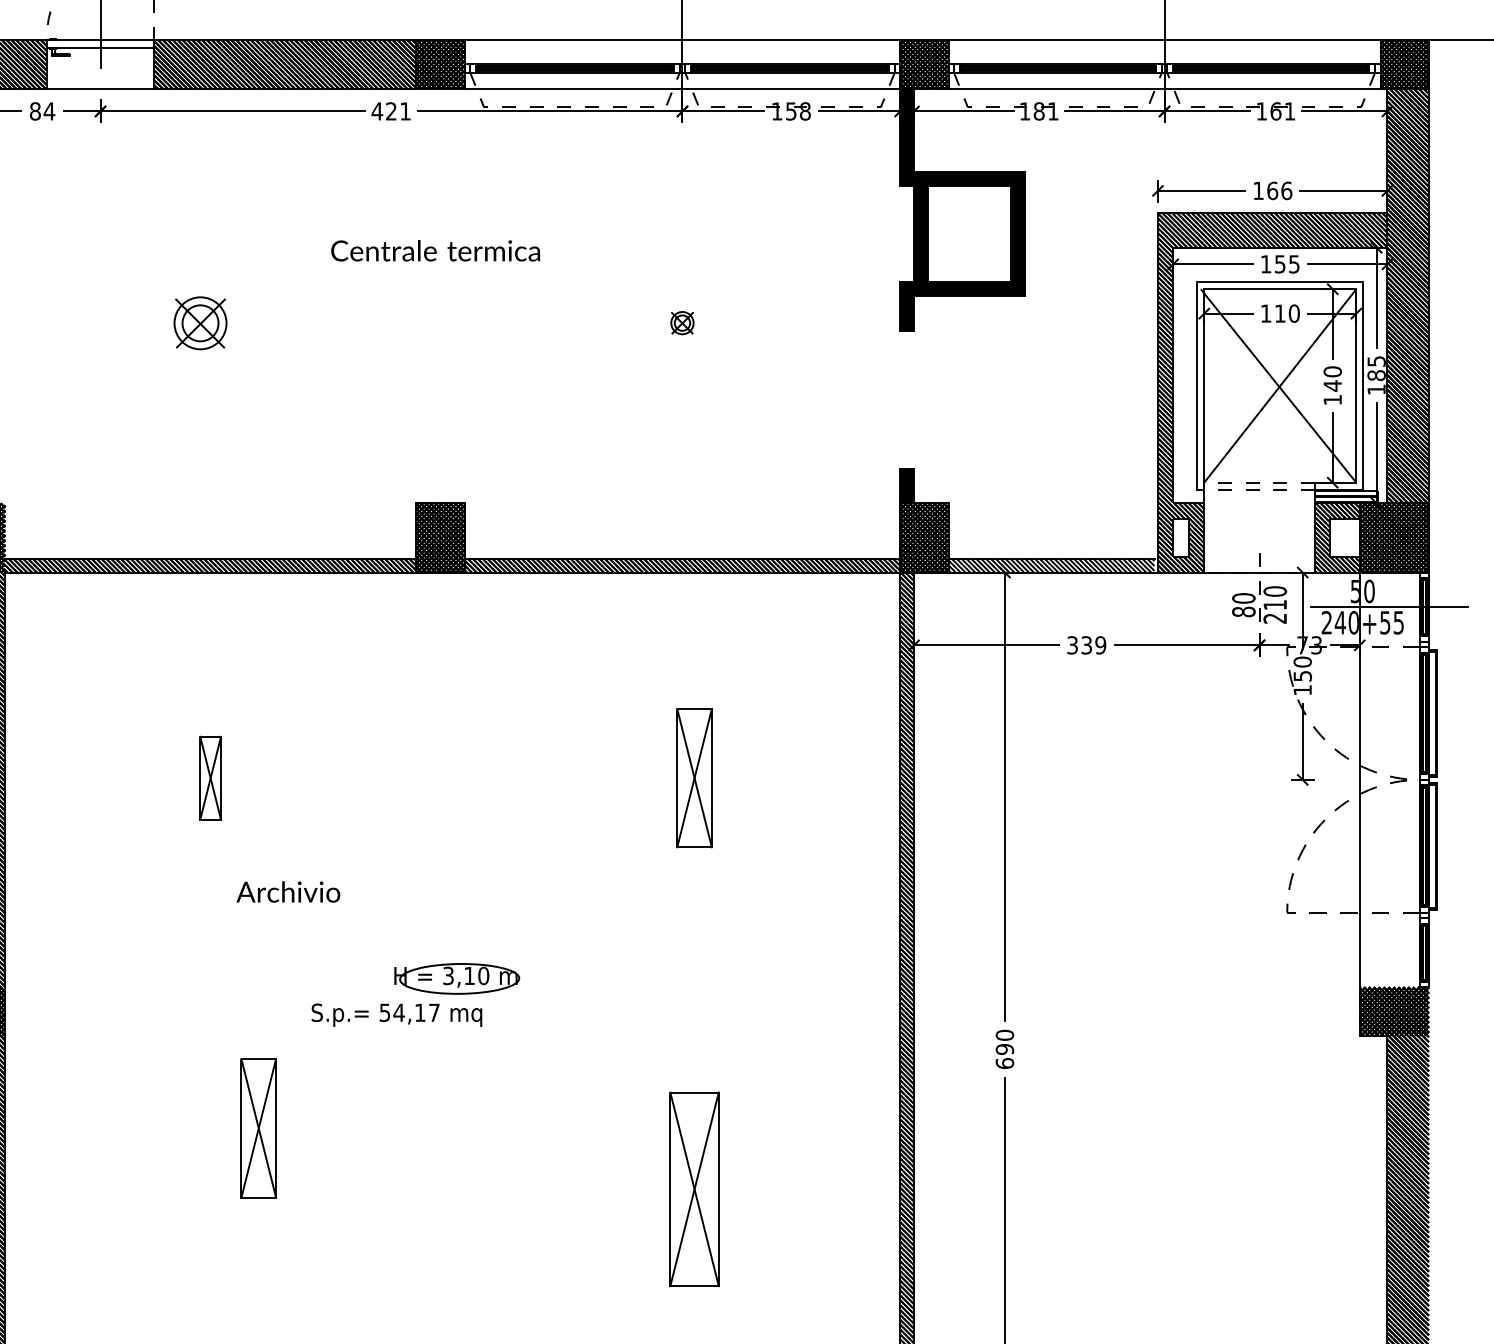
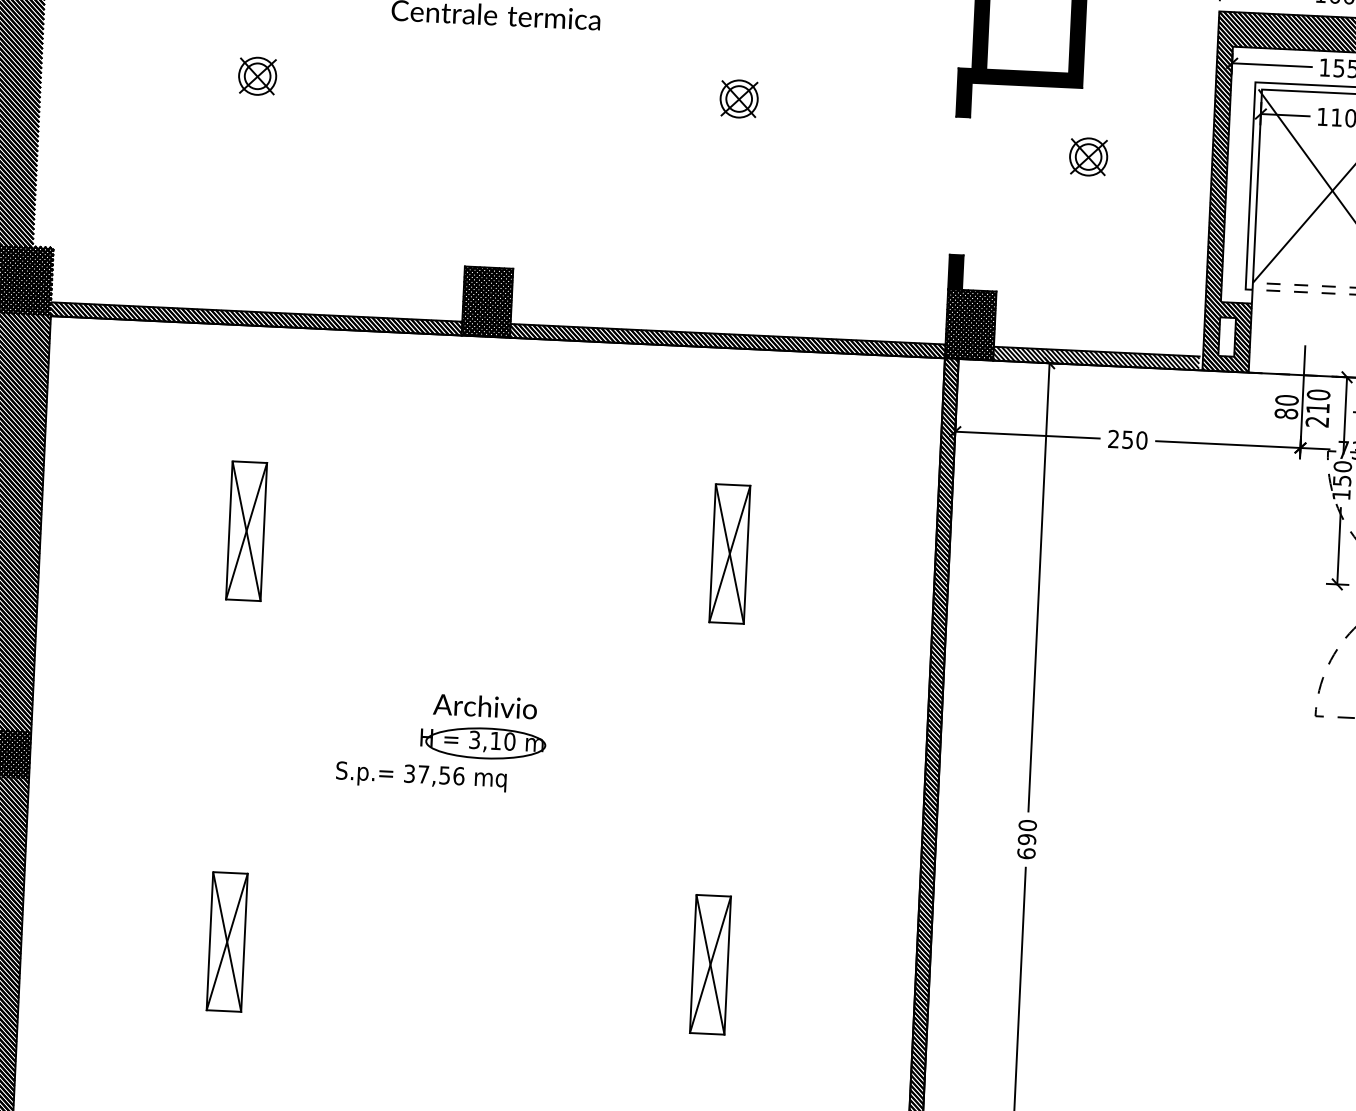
part: (199, 322) -> (256, 75), size x0.71
part: (682, 322) -> (739, 98), size x1.67
part: (1033, 364) -> (1087, 156), added
line: (1259, 596) -> (1302, 399), dashed -> solid
text: (1086, 645) -> (1127, 439), 339 -> 250
part: (210, 778) -> (246, 531), size x1.67
text: (288, 891) -> (485, 706), moved
text: (410, 1012) -> (435, 774), 54,17 -> 37,56
part: (258, 1128) -> (226, 942), moved
part: (694, 1189) -> (710, 964), size x0.71

